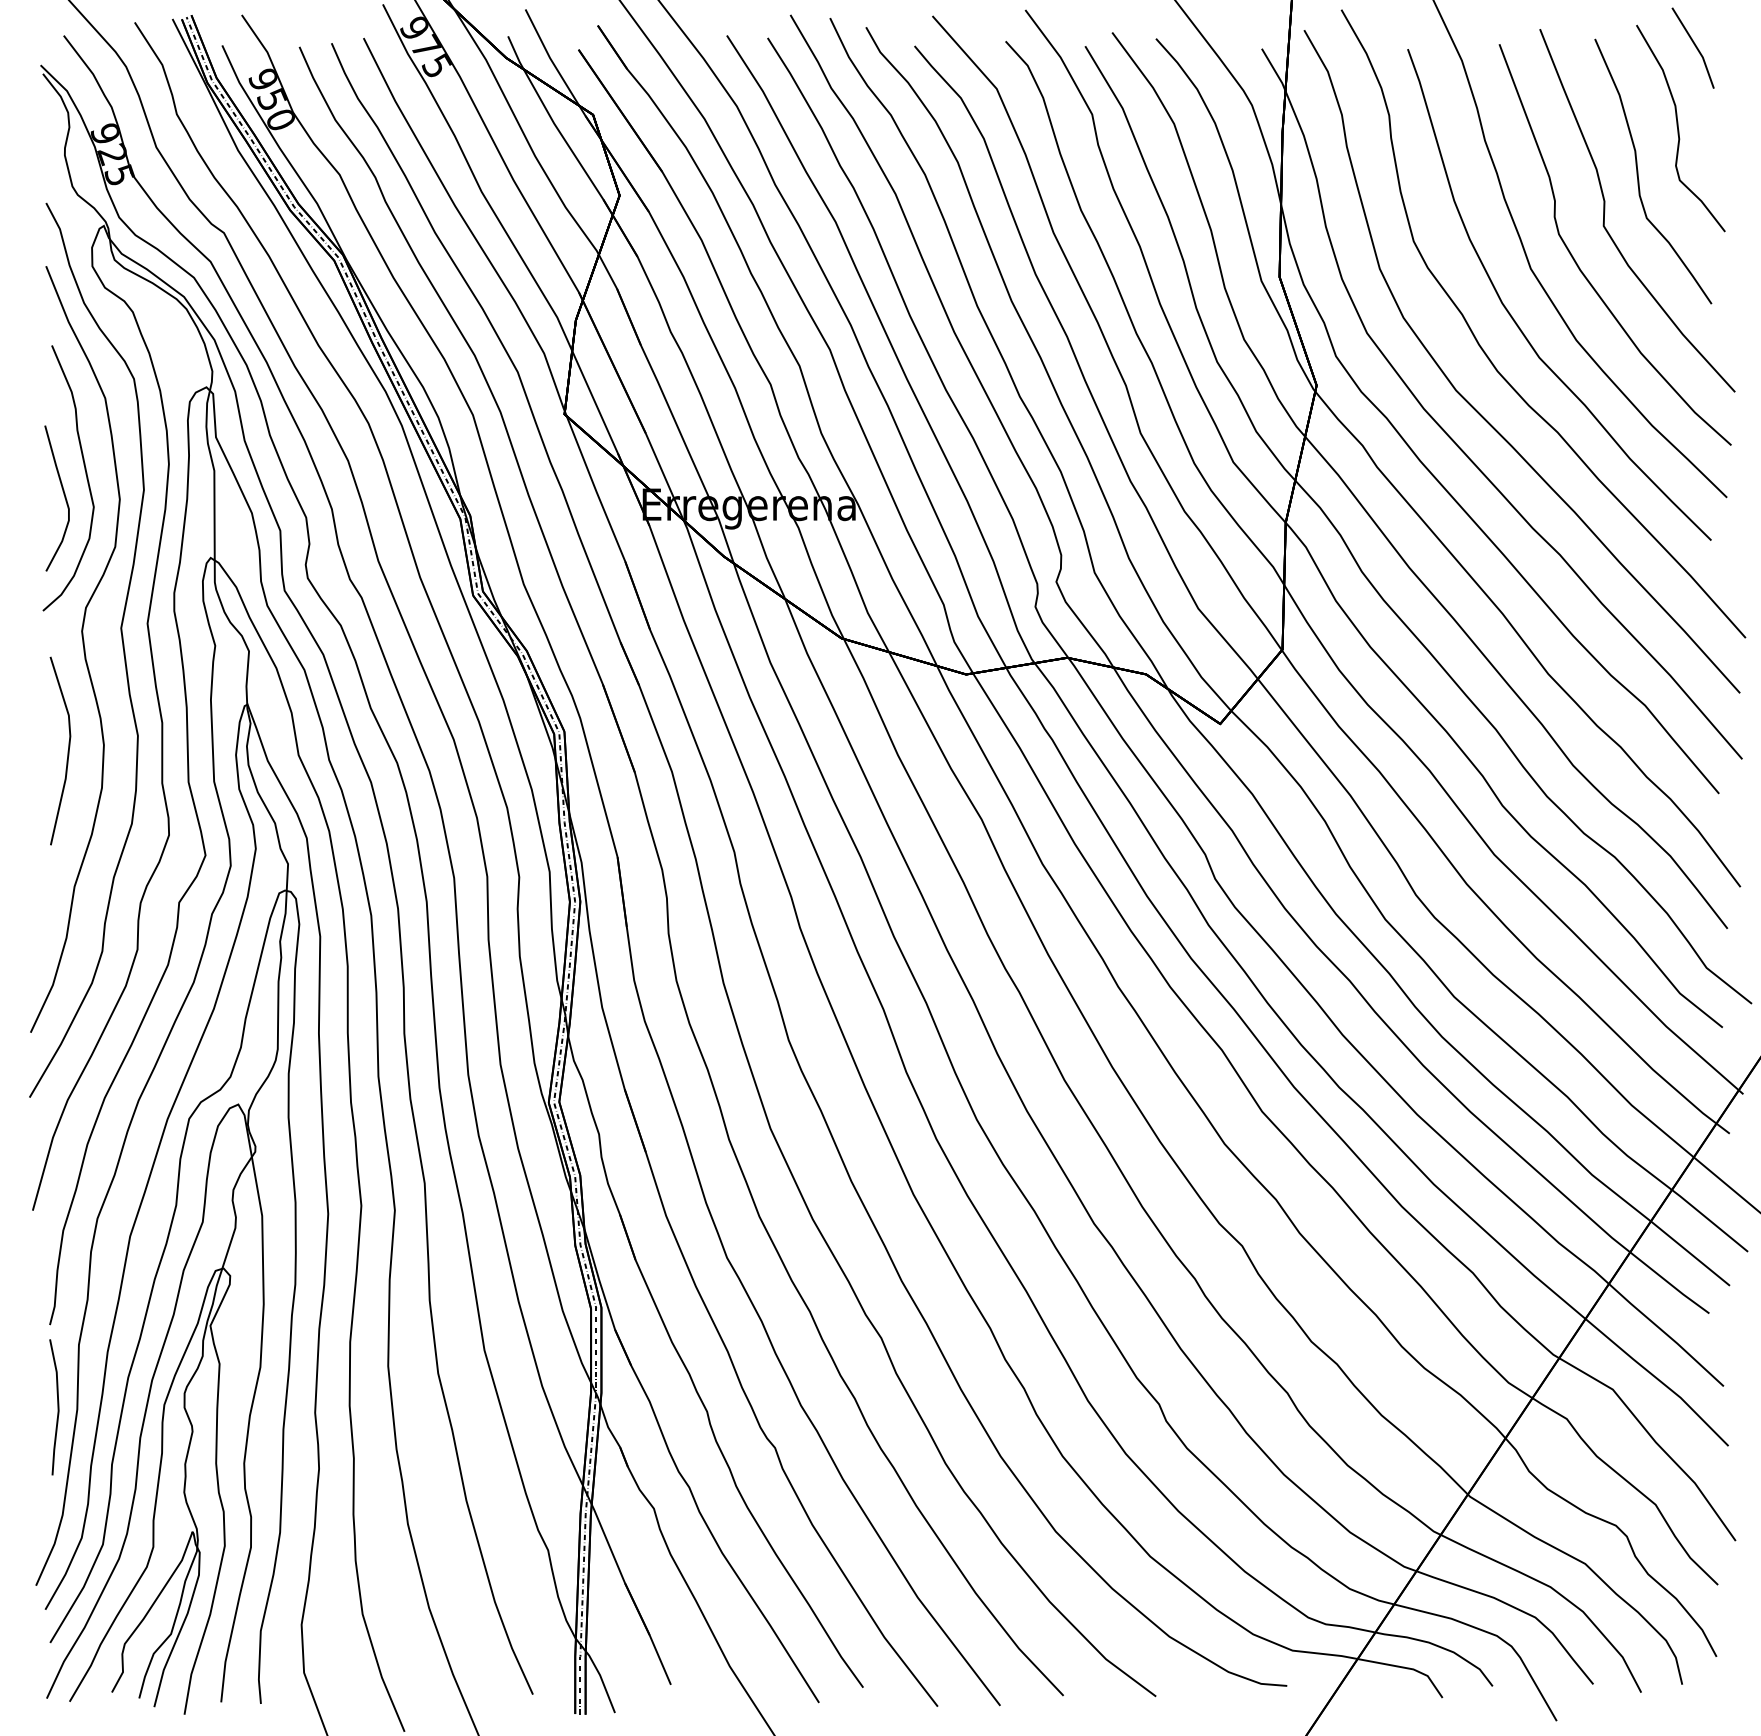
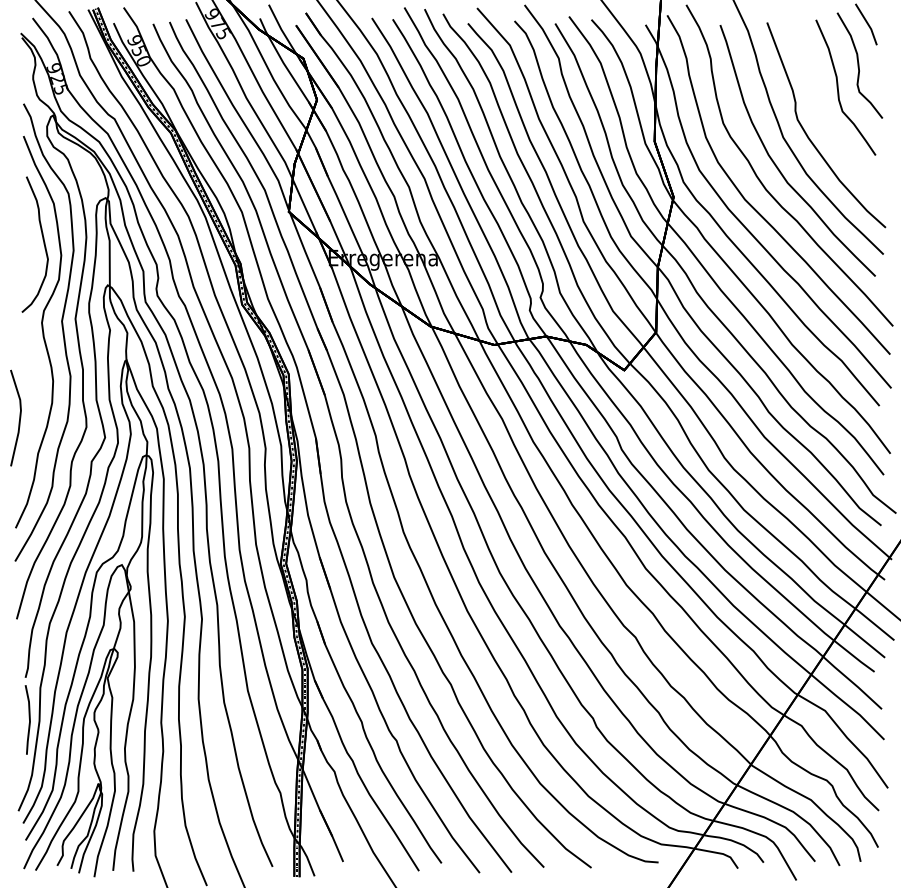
curve: (1605, 210) -> (821, 107), removed
curve: (63, 497) -> (32, 254), removed
line: (67, 749) -> (19, 417), moved

